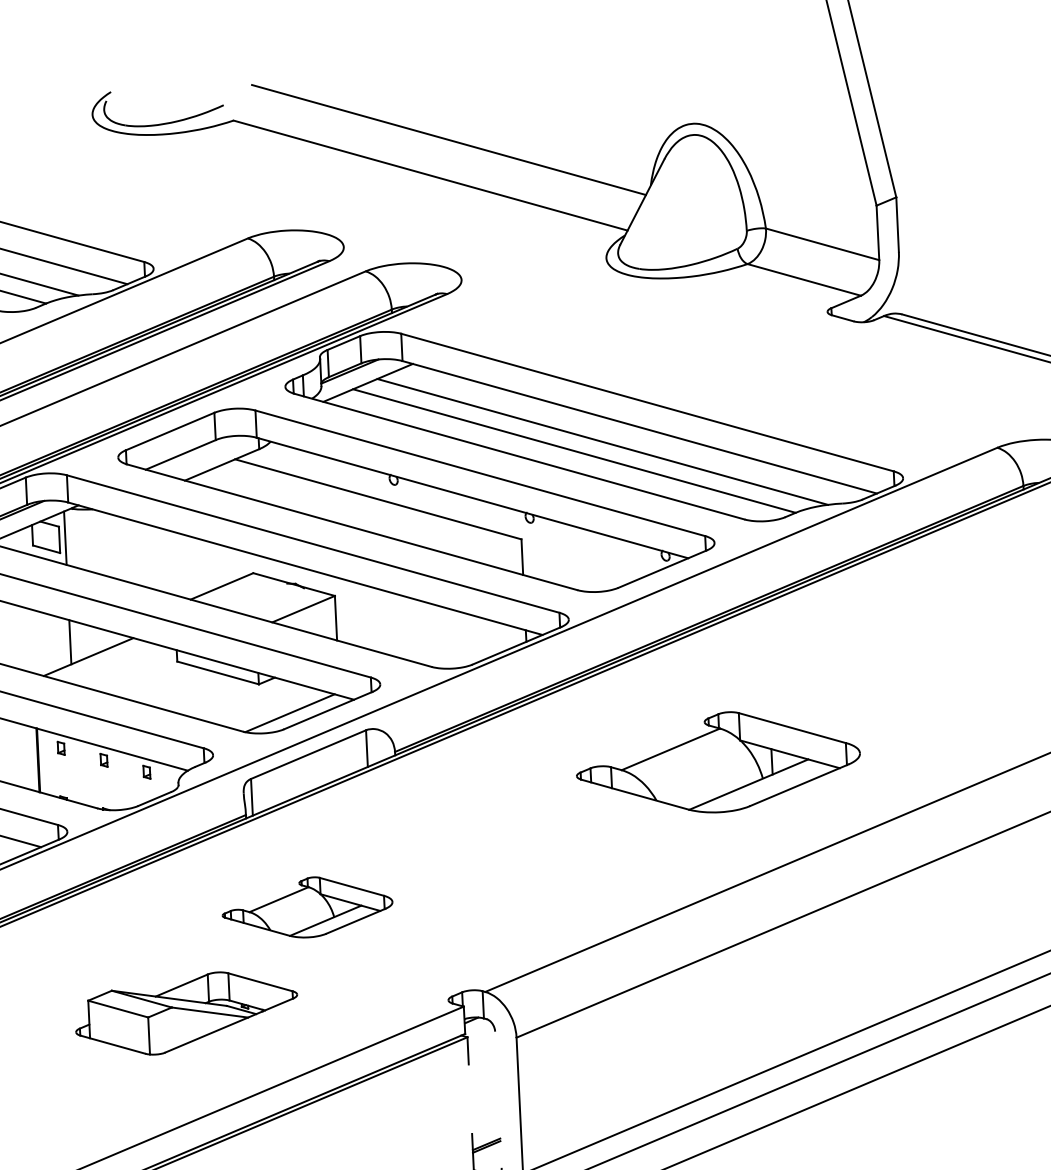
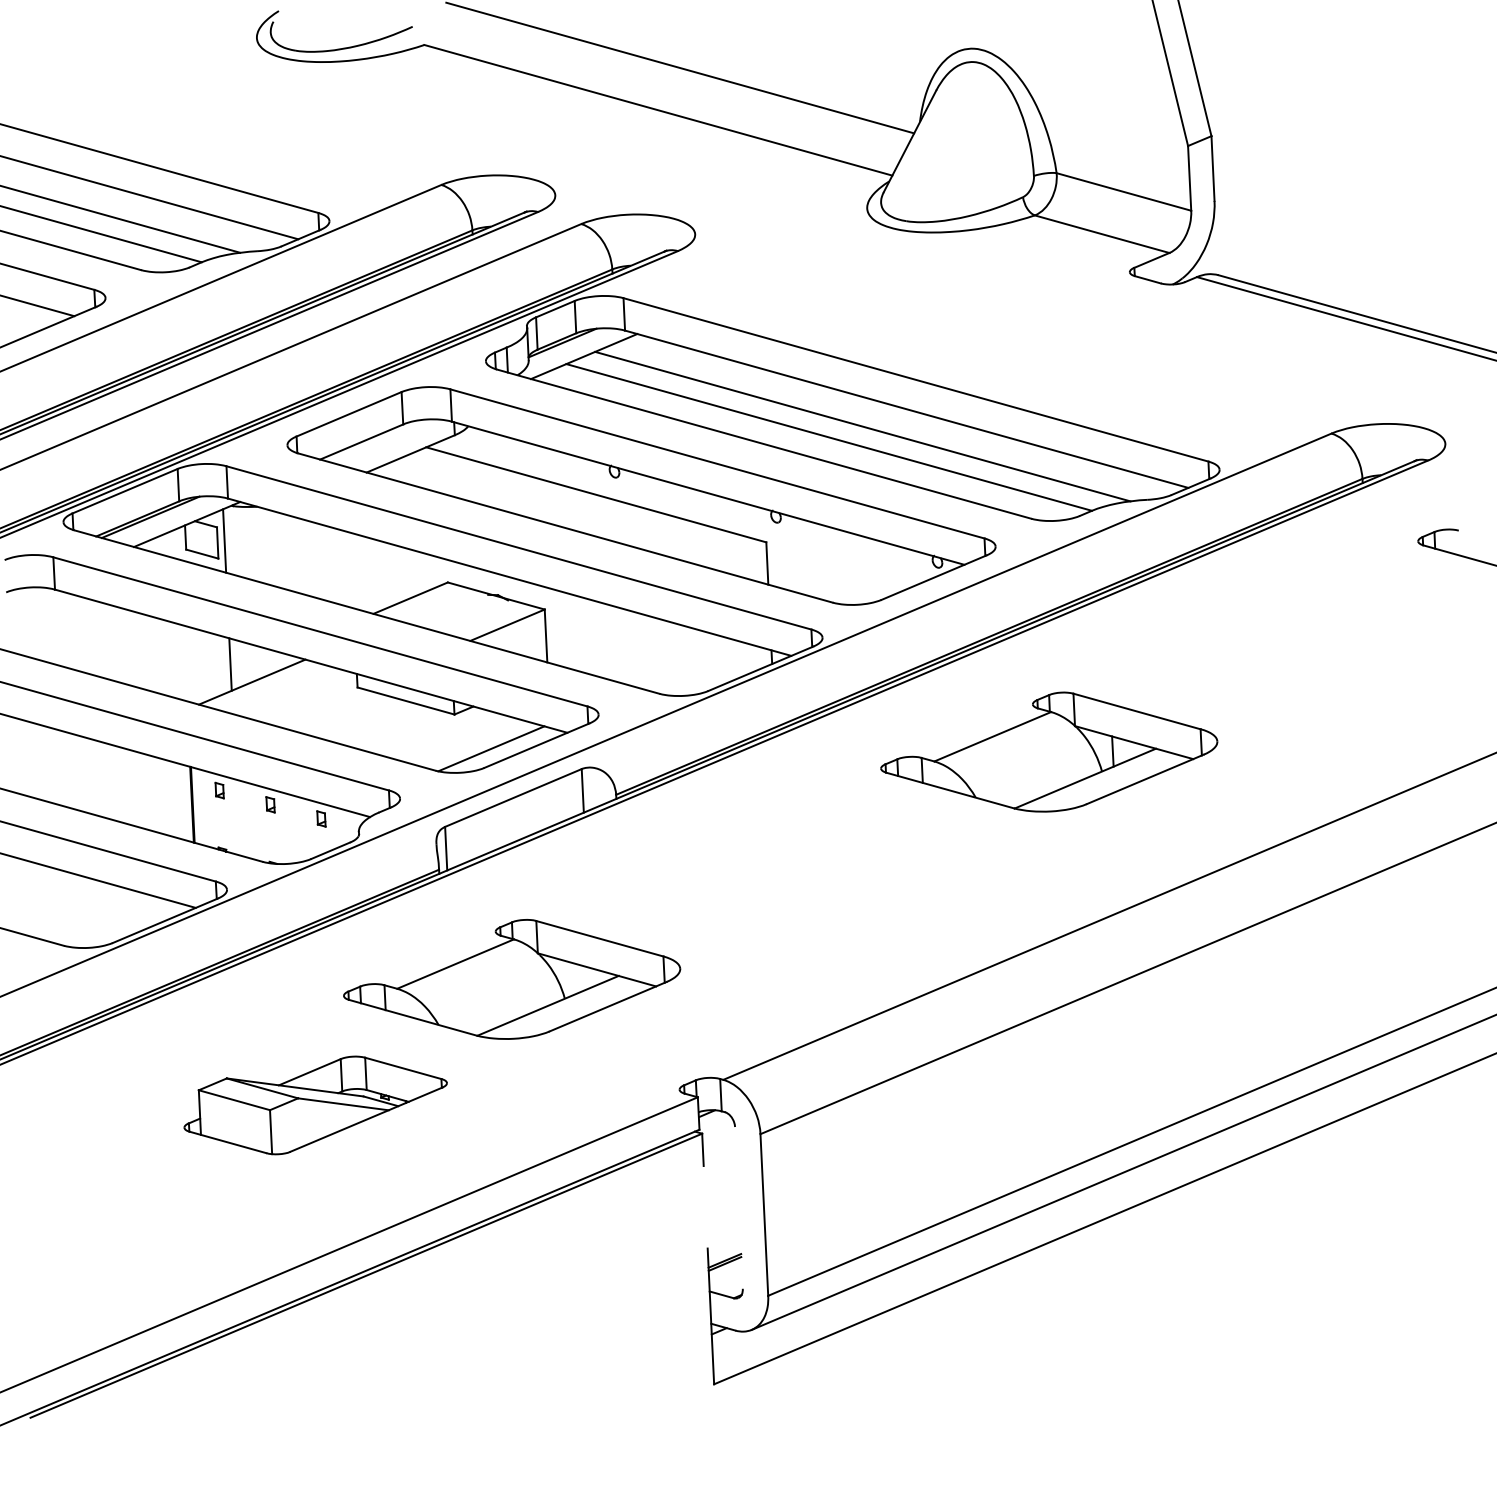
part: (718, 761) -> (1049, 751), moved
part: (307, 907) -> (512, 979), size x1.67
part: (186, 1013) -> (315, 1105), moved

